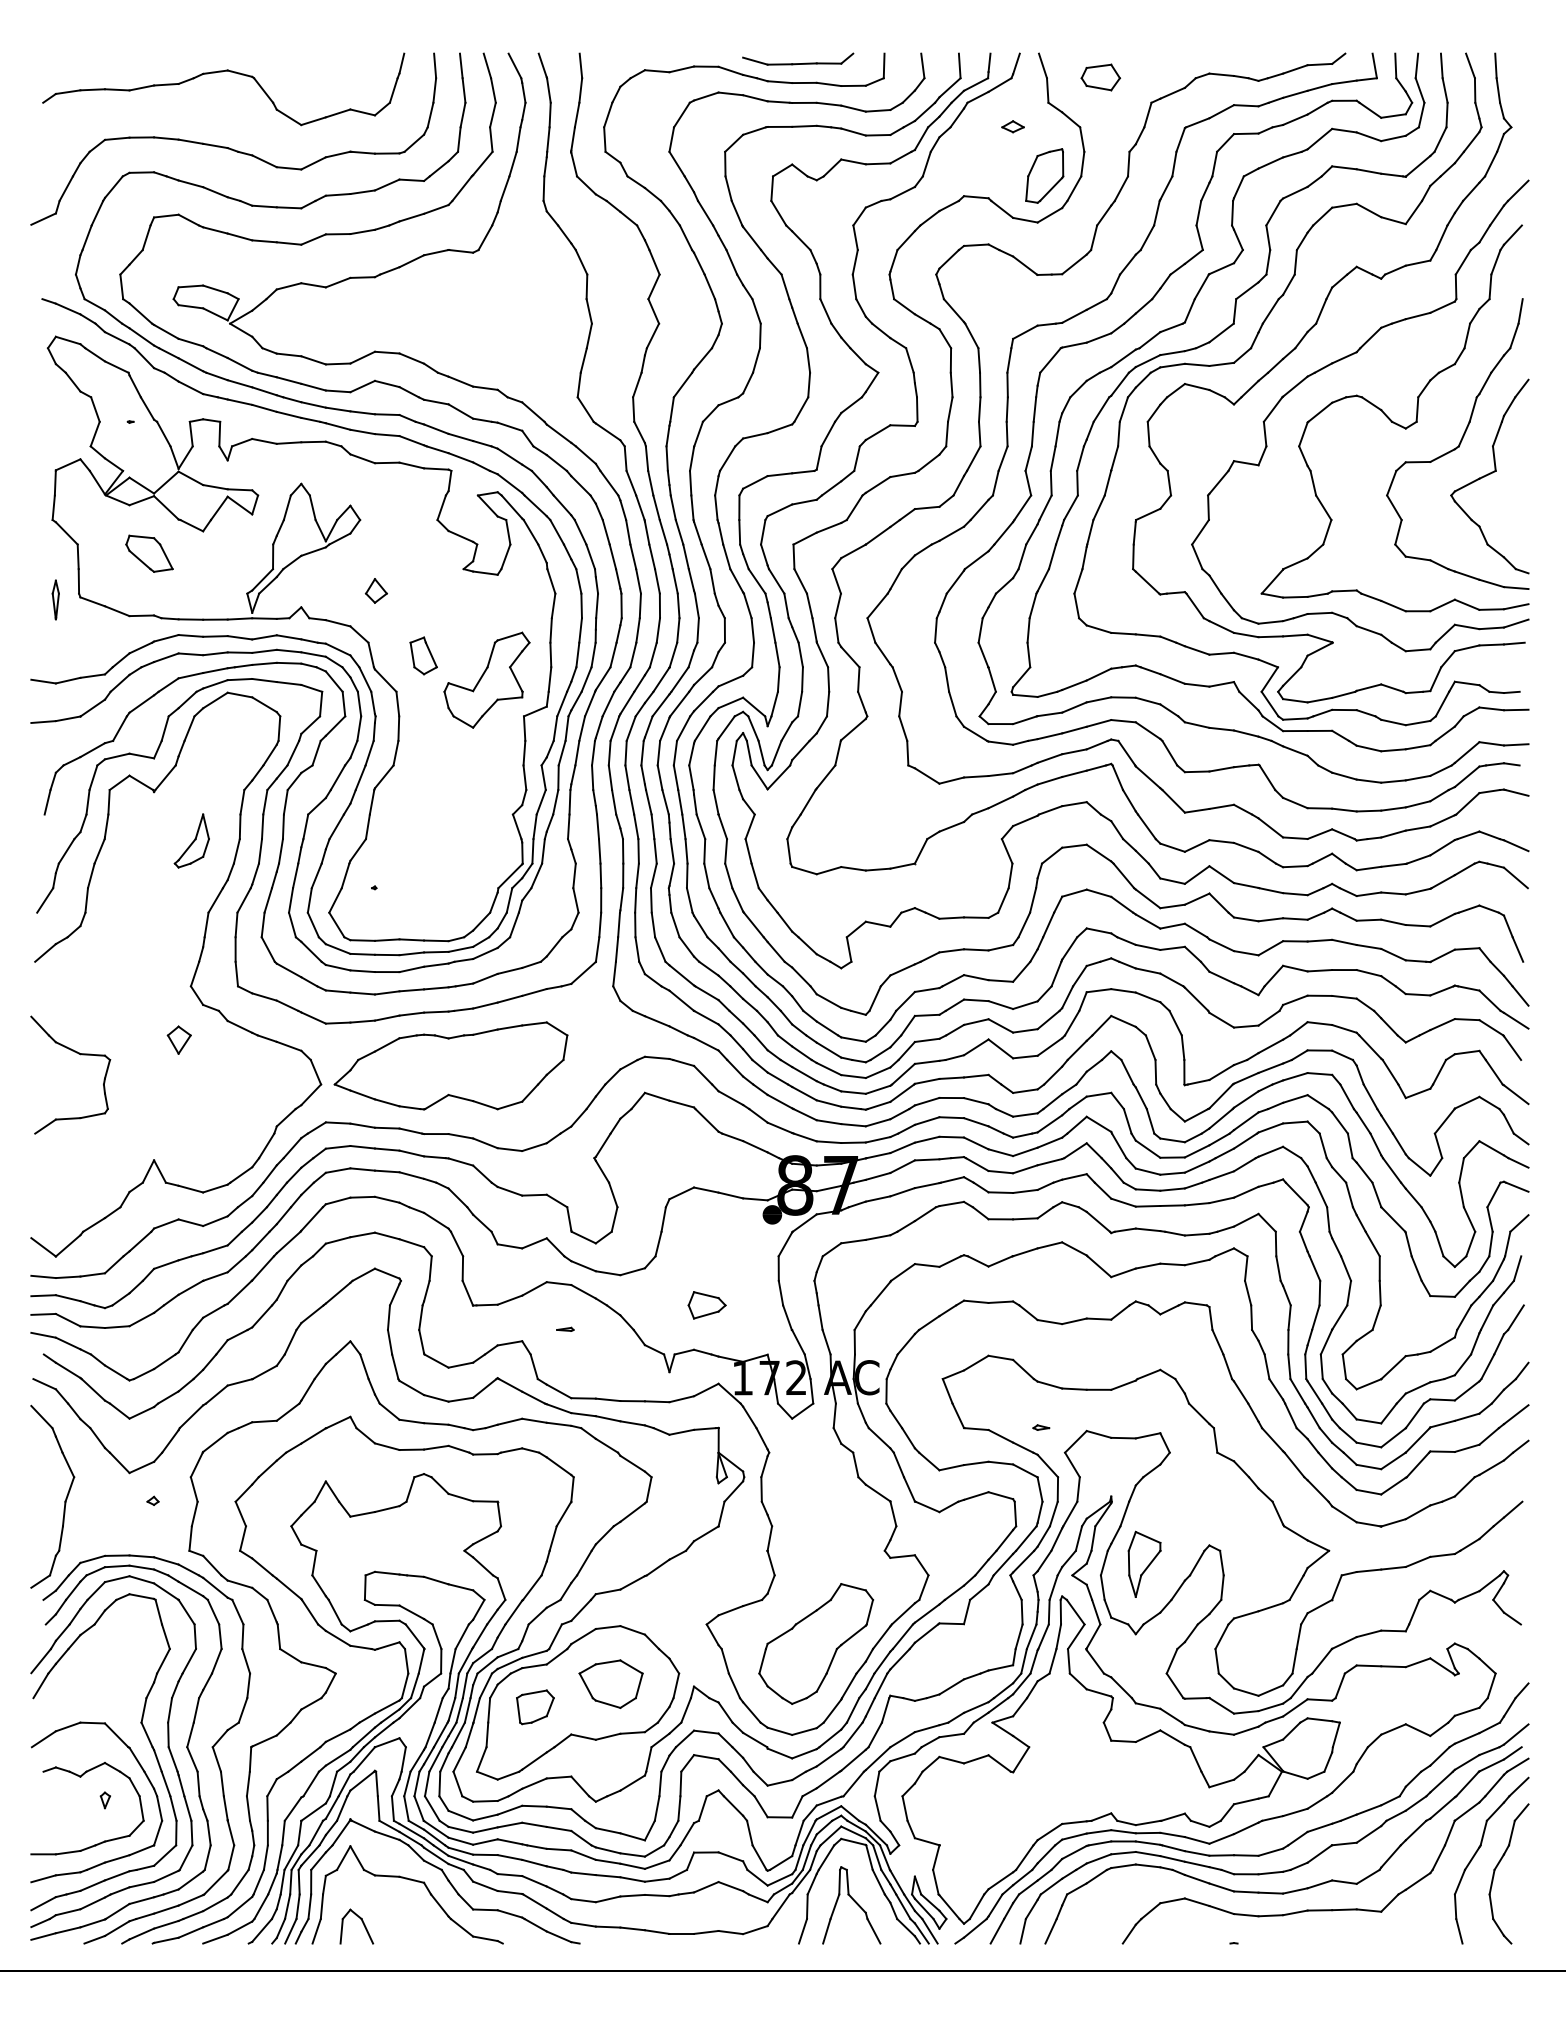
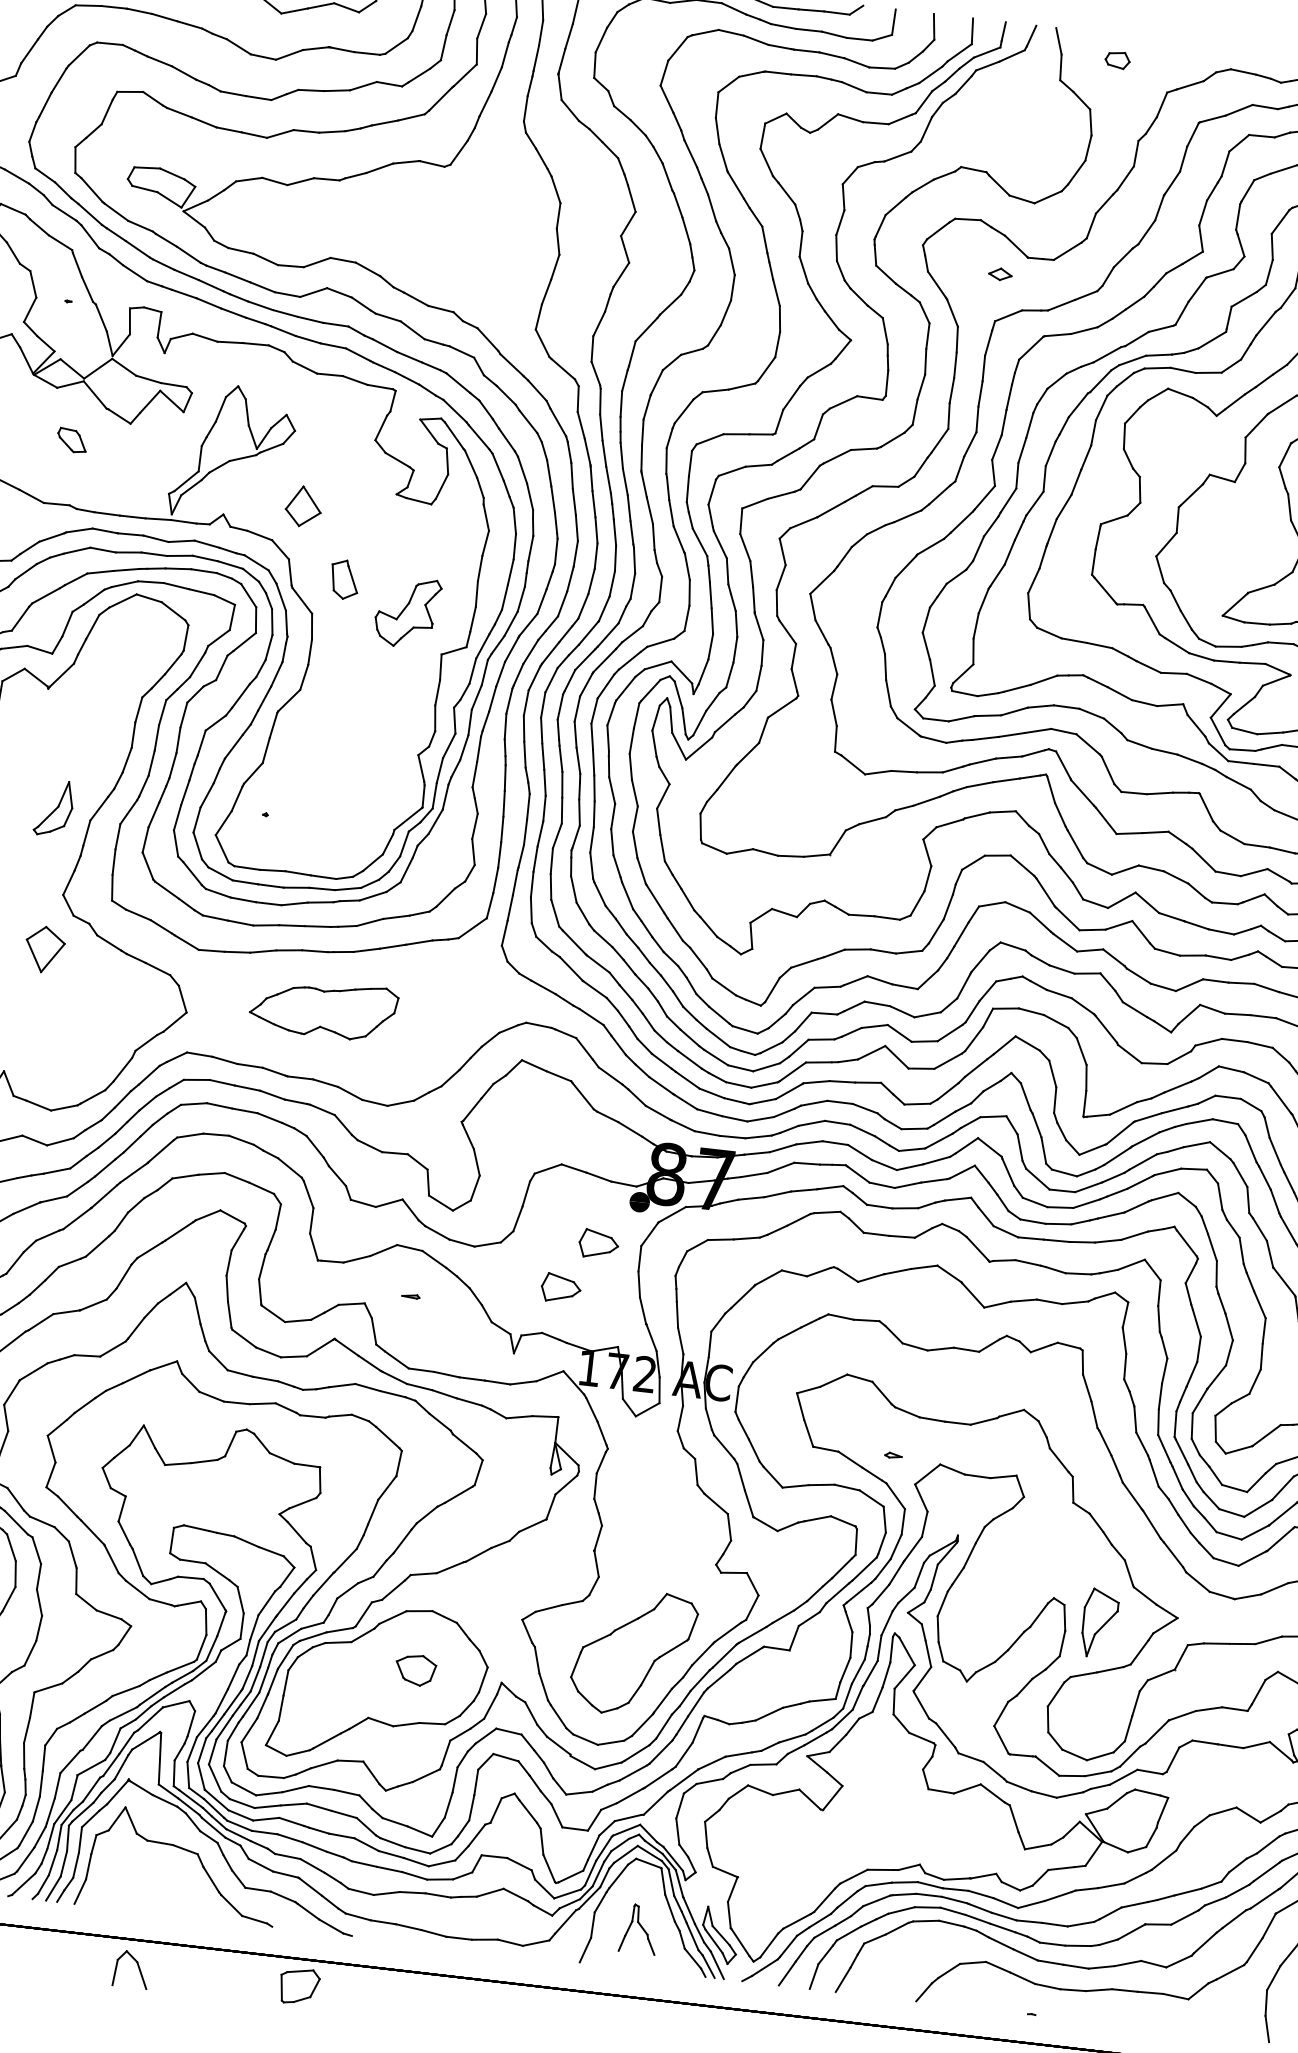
part: (1100, 77) -> (1117, 60), size x0.6
part: (1012, 126) -> (999, 274), moved
part: (1044, 175) -> (1047, 155), removed
part: (149, 553) -> (72, 440), size x0.6
part: (375, 590) -> (302, 505), size x1.6
part: (486, 679) -> (407, 611), size x0.7
part: (191, 840) -> (53, 807), moved
part: (178, 1039) -> (43, 948), size x1.6
part: (450, 1065) -> (323, 1008), size x0.6
part: (737, 1259) -> (598, 1244), added
part: (1144, 1563) -> (1099, 1622), moved
part: (610, 1683) -> (415, 1669), size x0.6
part: (535, 1707) -> (299, 1986), moved
part: (851, 1905) -> (638, 1929), size x0.6
part: (362, 1923) -> (137, 1966), moved

